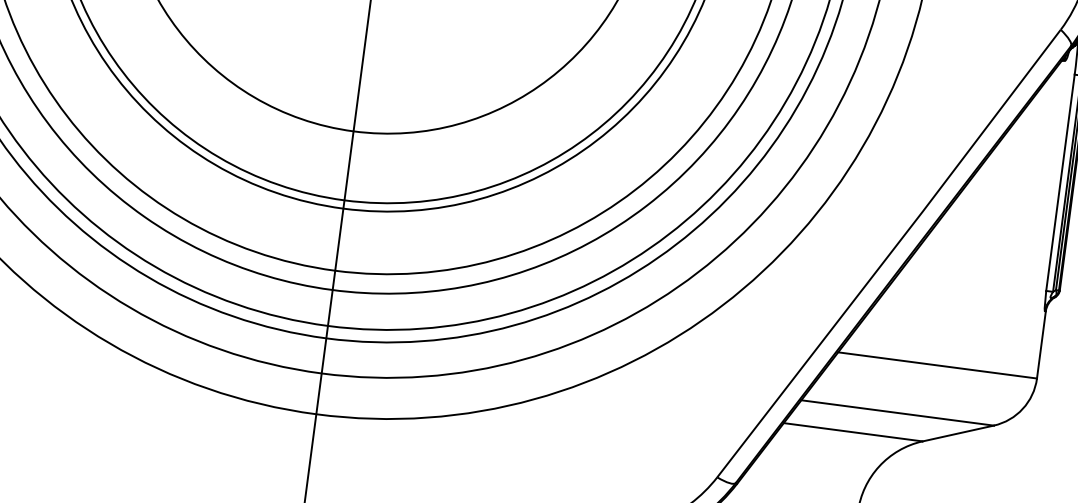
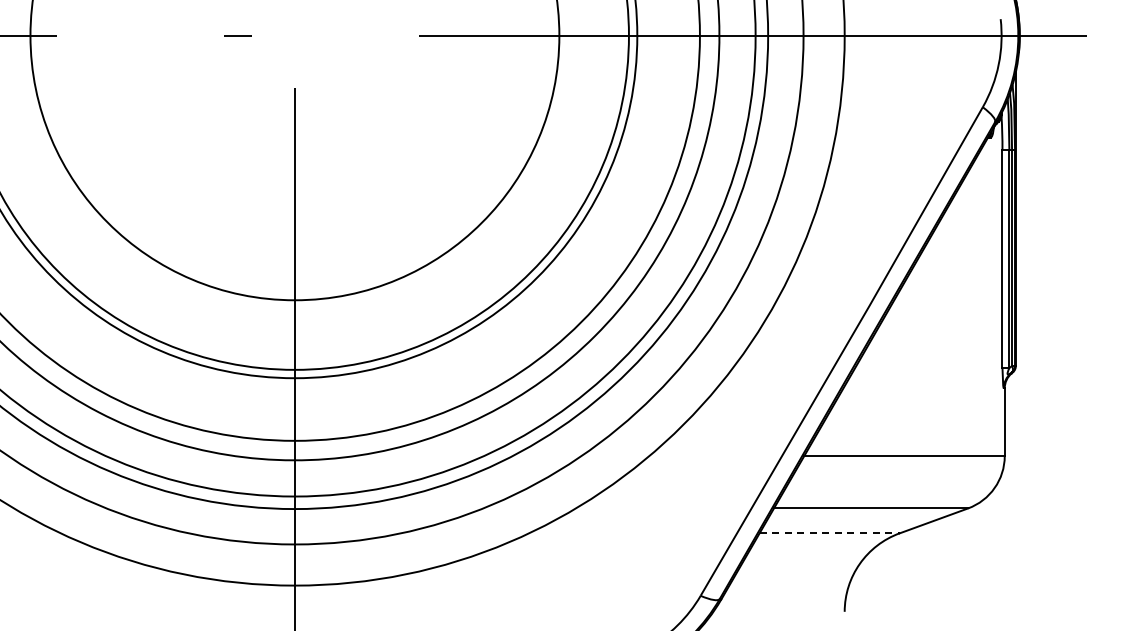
line: (854, 432) -> (830, 533), solid -> dashed

